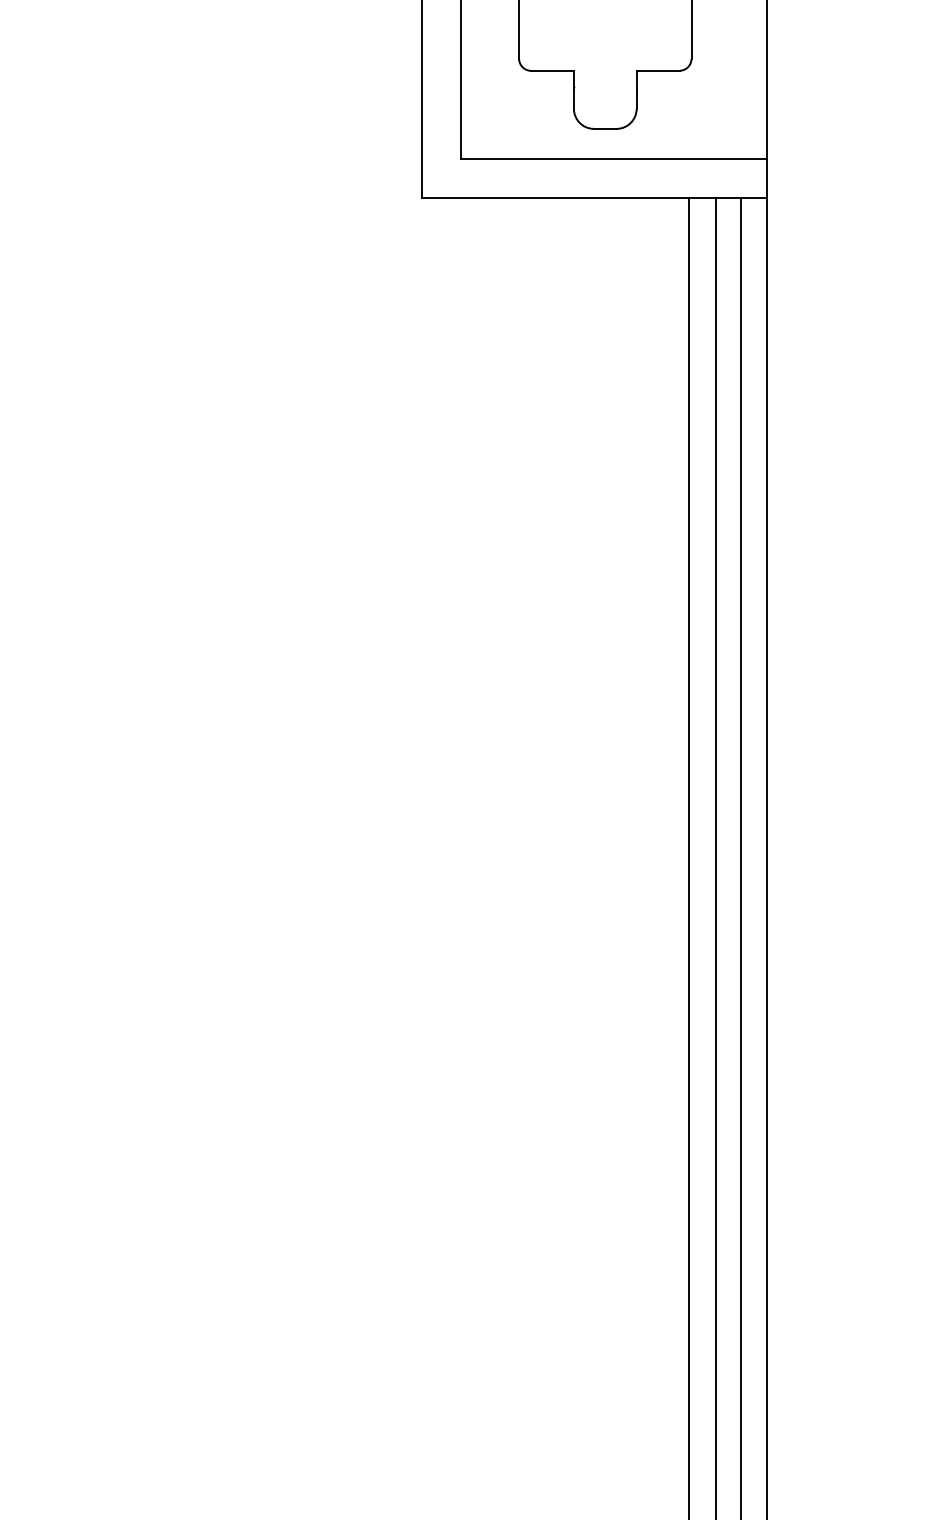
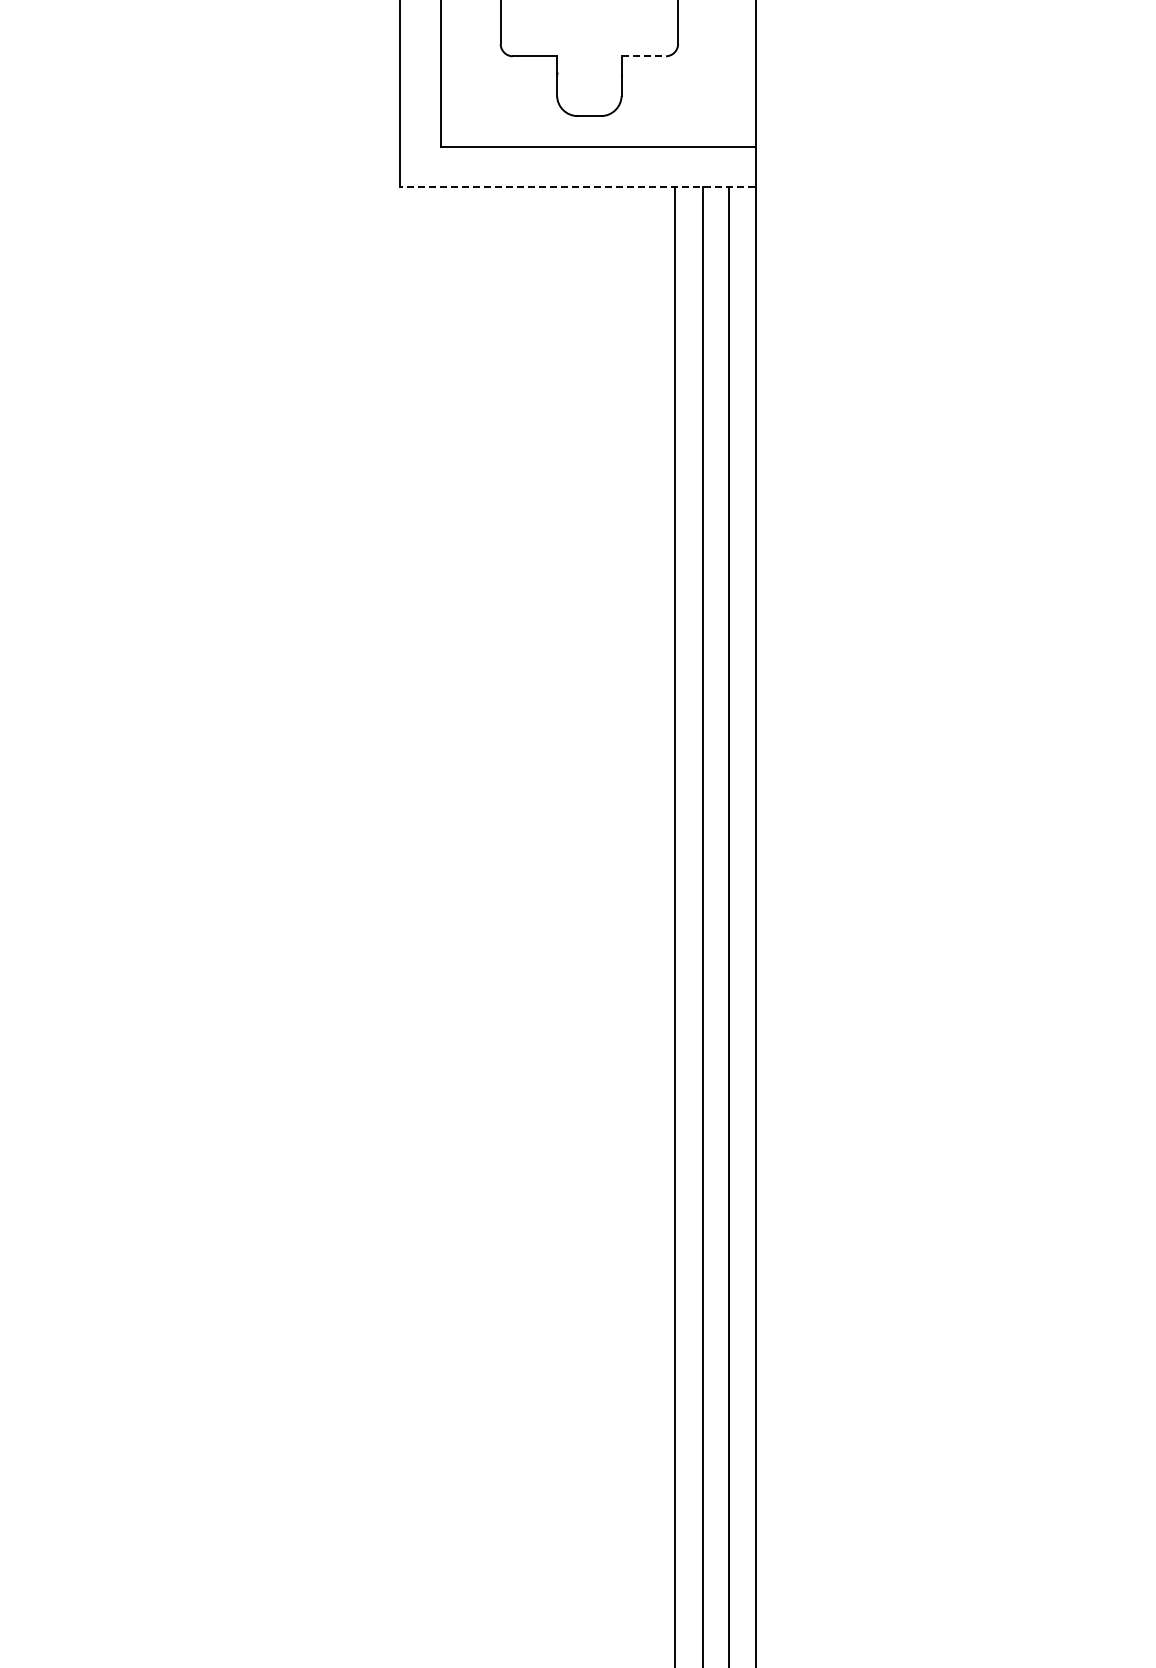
line: (658, 70) -> (644, 56), solid -> dashed
line: (593, 198) -> (577, 187), solid -> dashed

